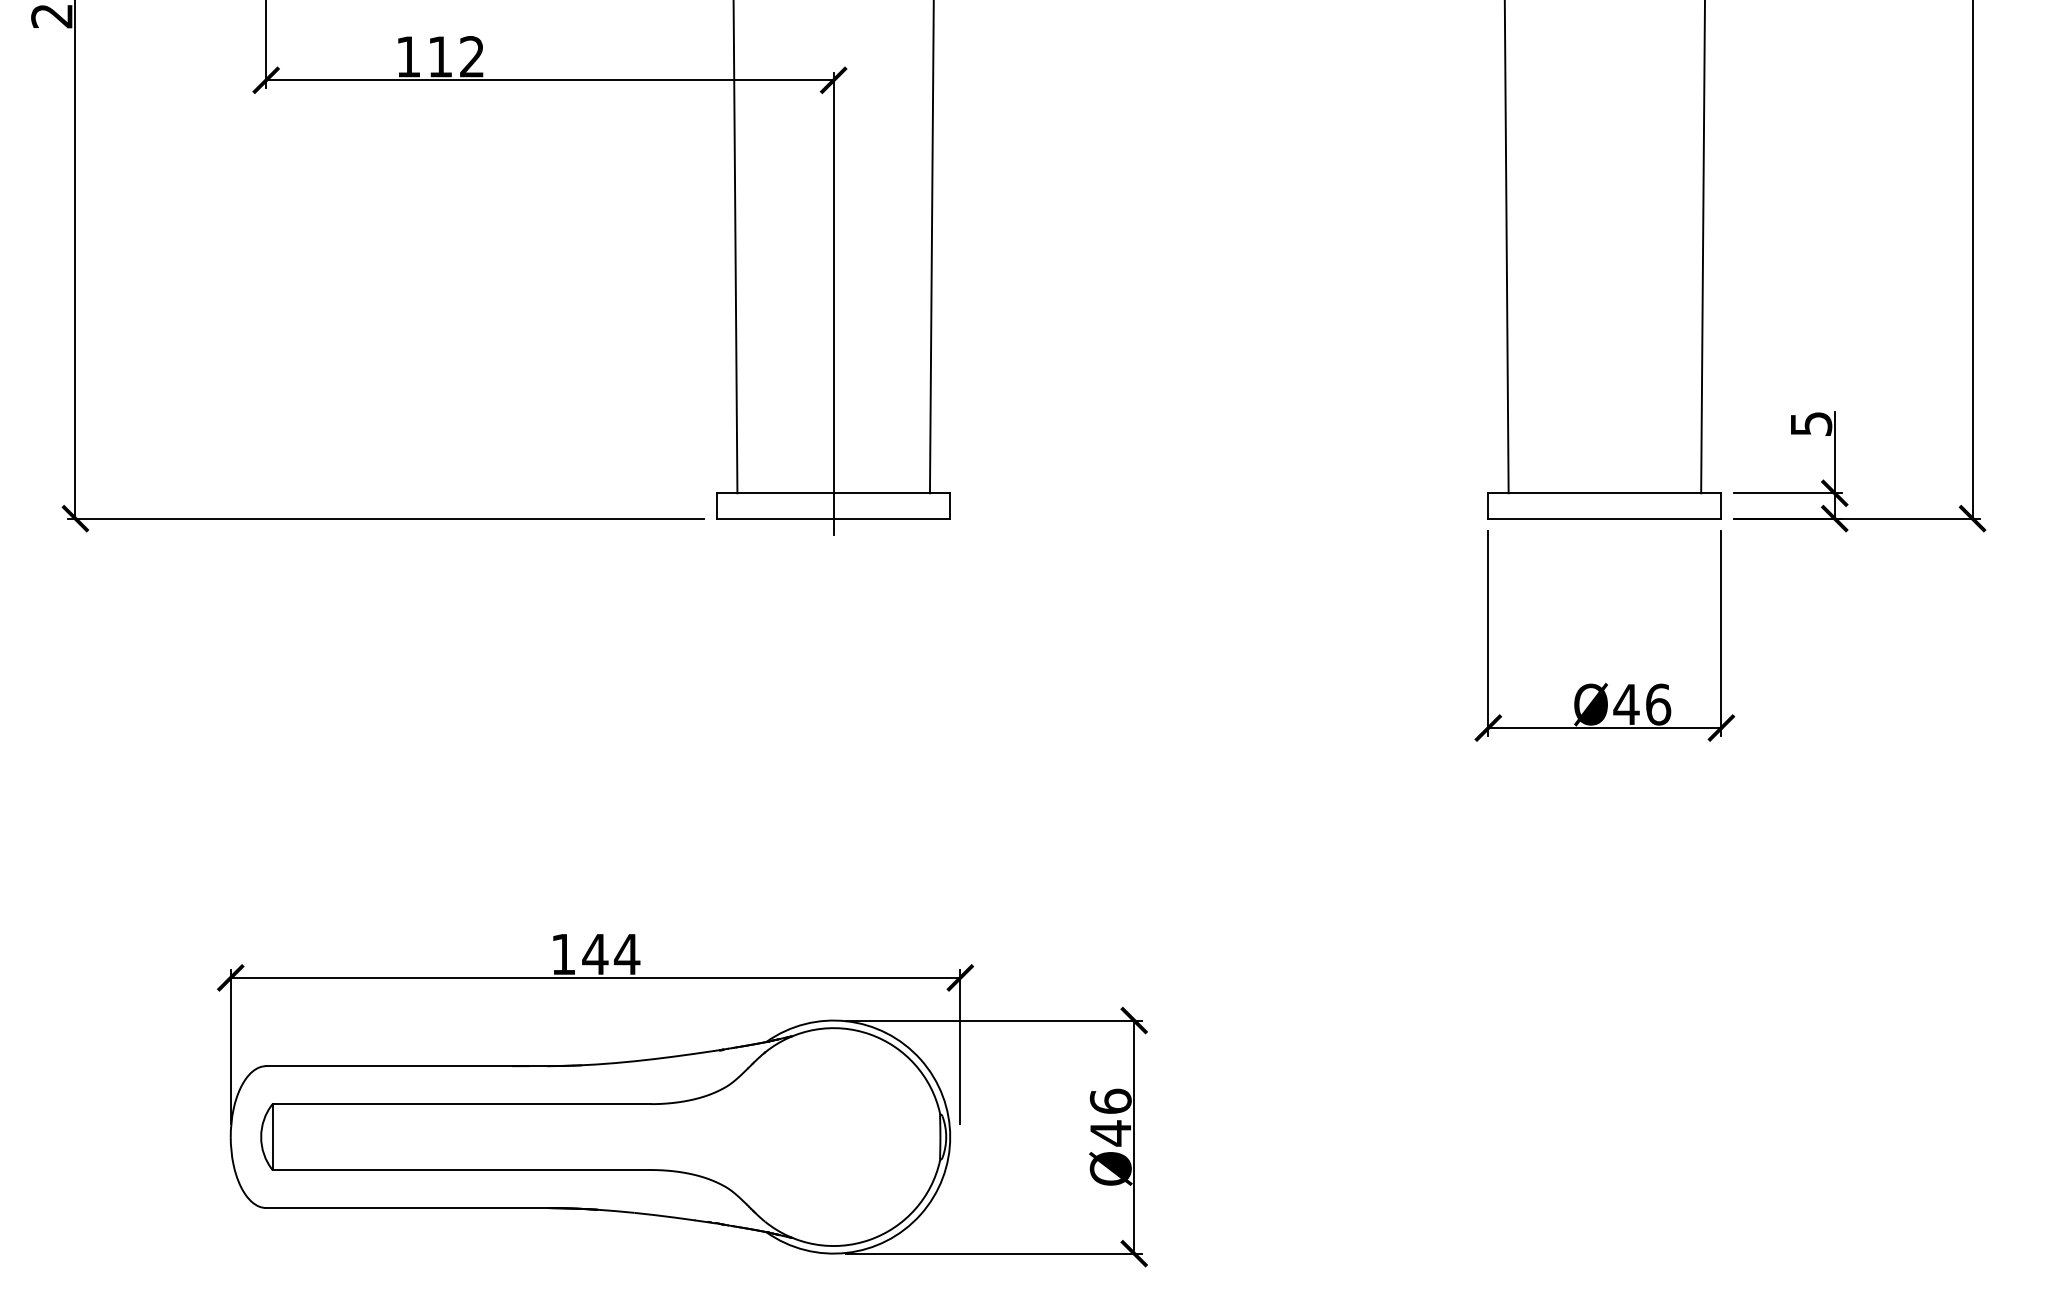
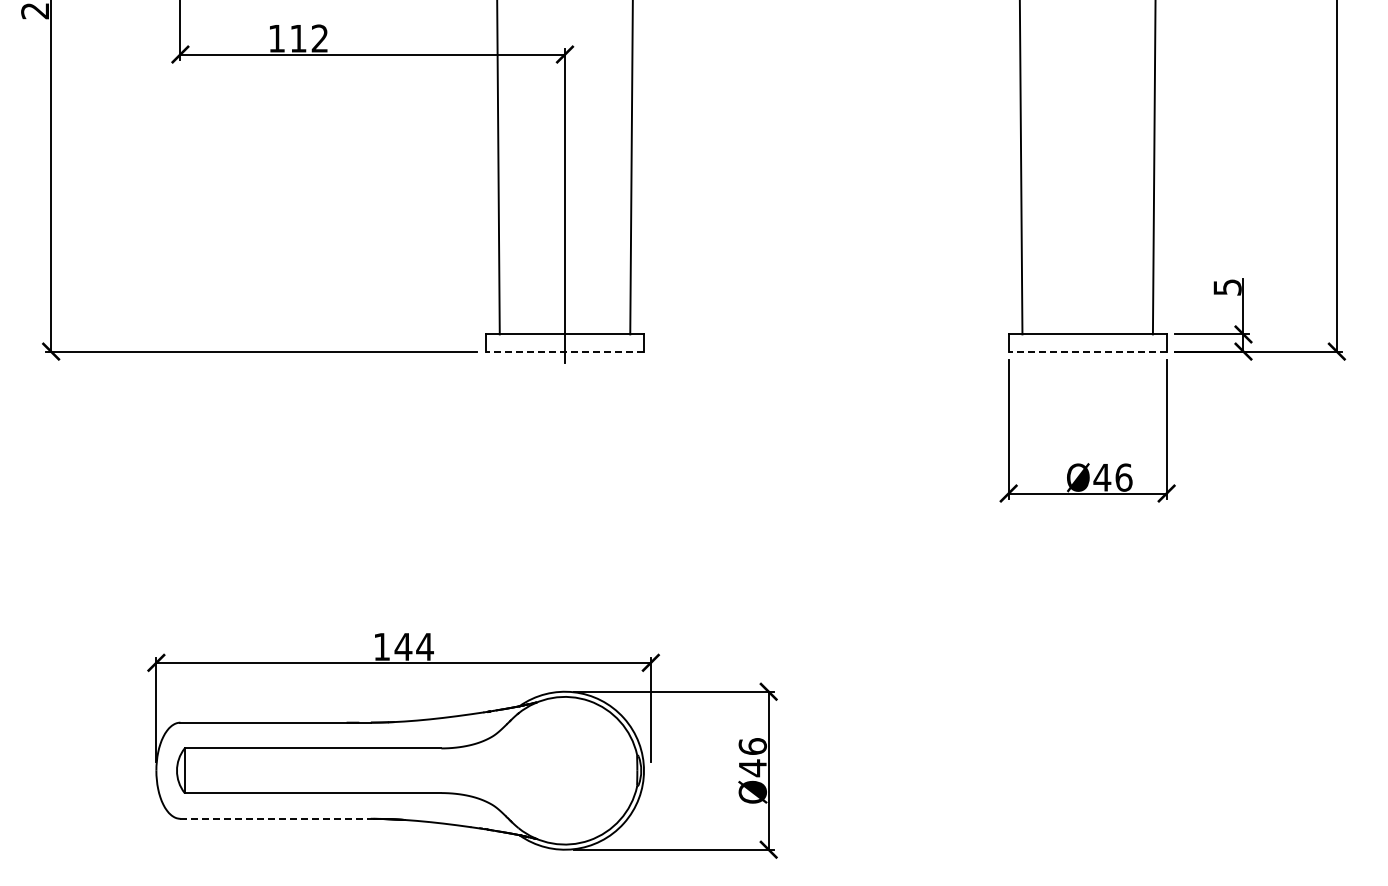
line: (834, 518) -> (565, 351), solid -> dashed
line: (1604, 518) -> (1087, 351), solid -> dashed
line: (407, 1207) -> (276, 818), solid -> dashed

